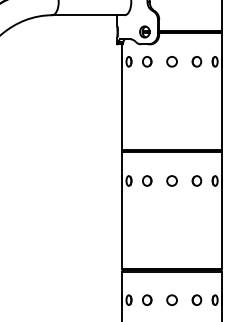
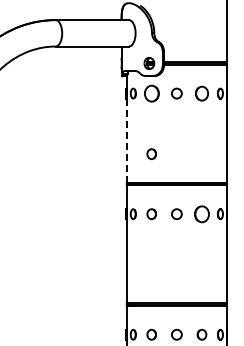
part: (146, 61) -> (151, 93), size x1.6
part: (196, 61) -> (201, 93), size x1.4
line: (122, 108) -> (126, 140), solid -> dashed
part: (146, 121) -> (151, 153), added
part: (196, 180) -> (201, 213), size x1.6

